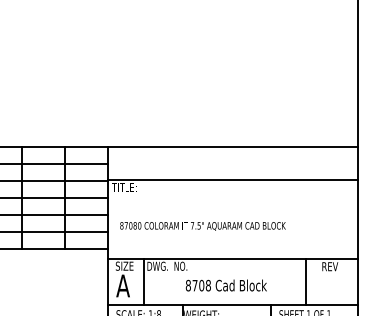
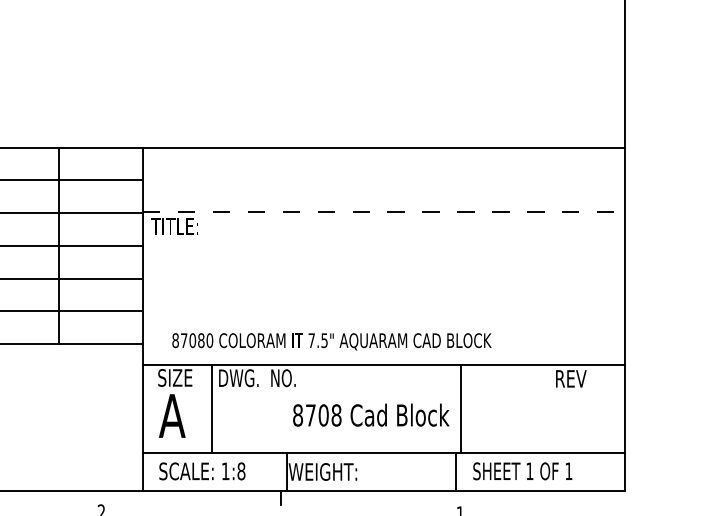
line: (233, 179) -> (384, 210), solid -> dashed
text: (202, 226) -> (330, 341), moved
line: (306, 282) -> (461, 409), moved

